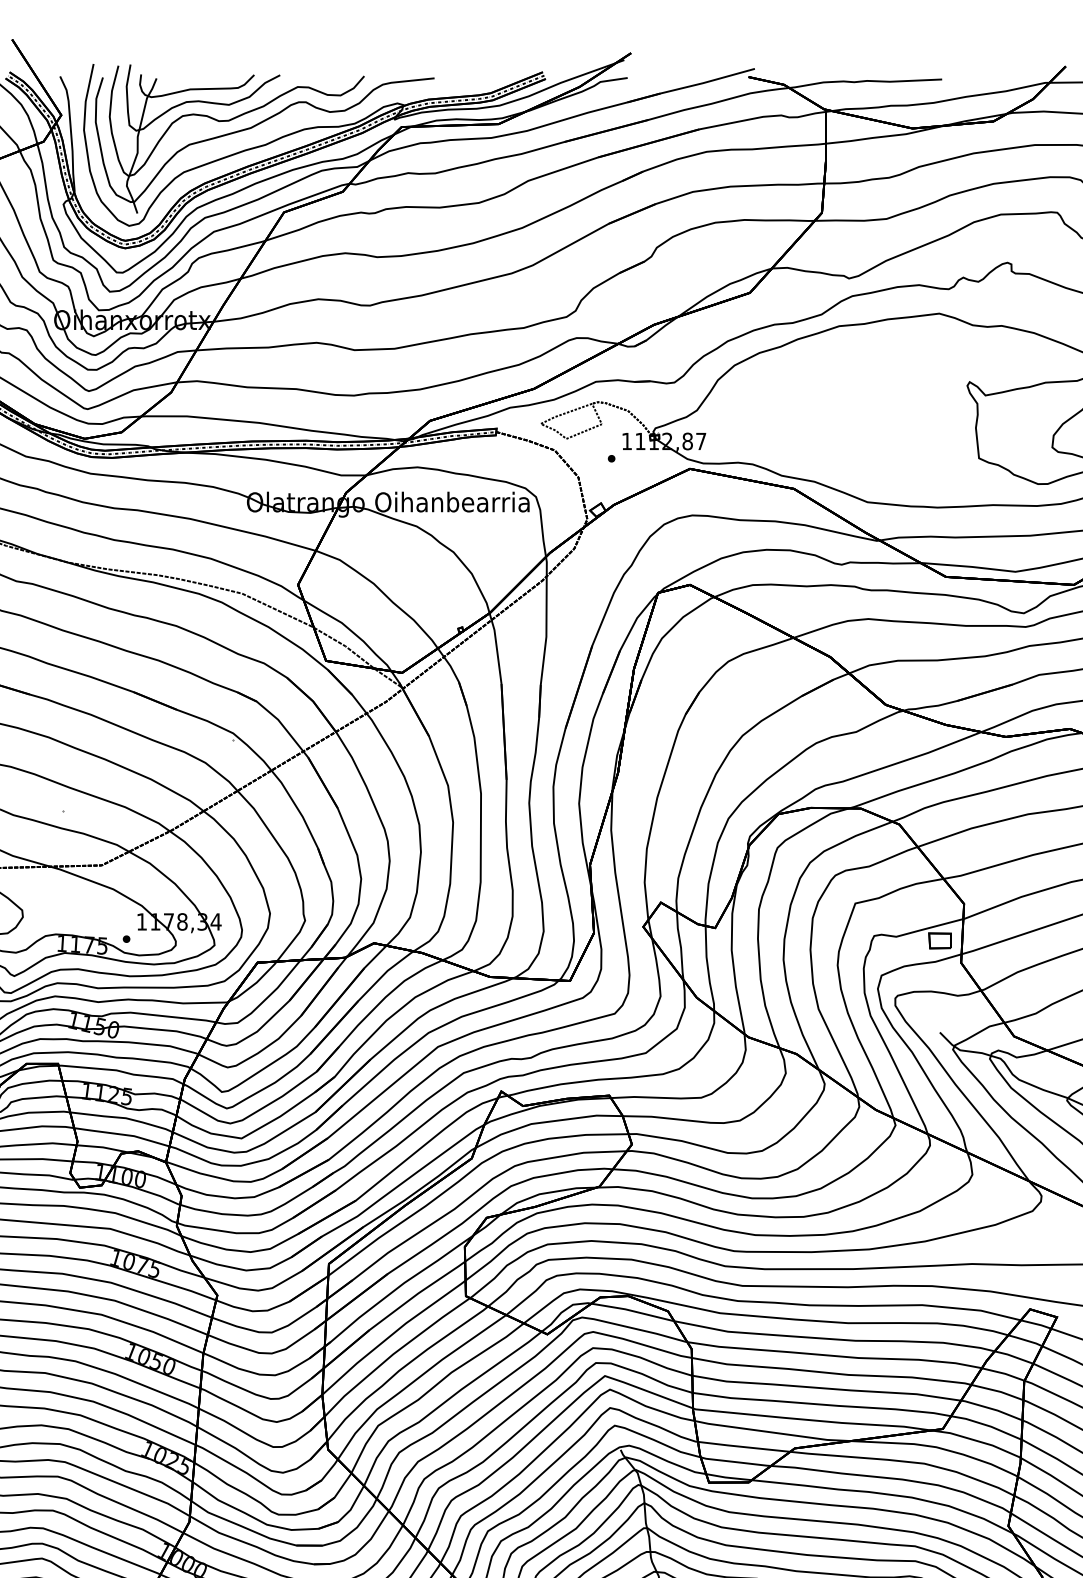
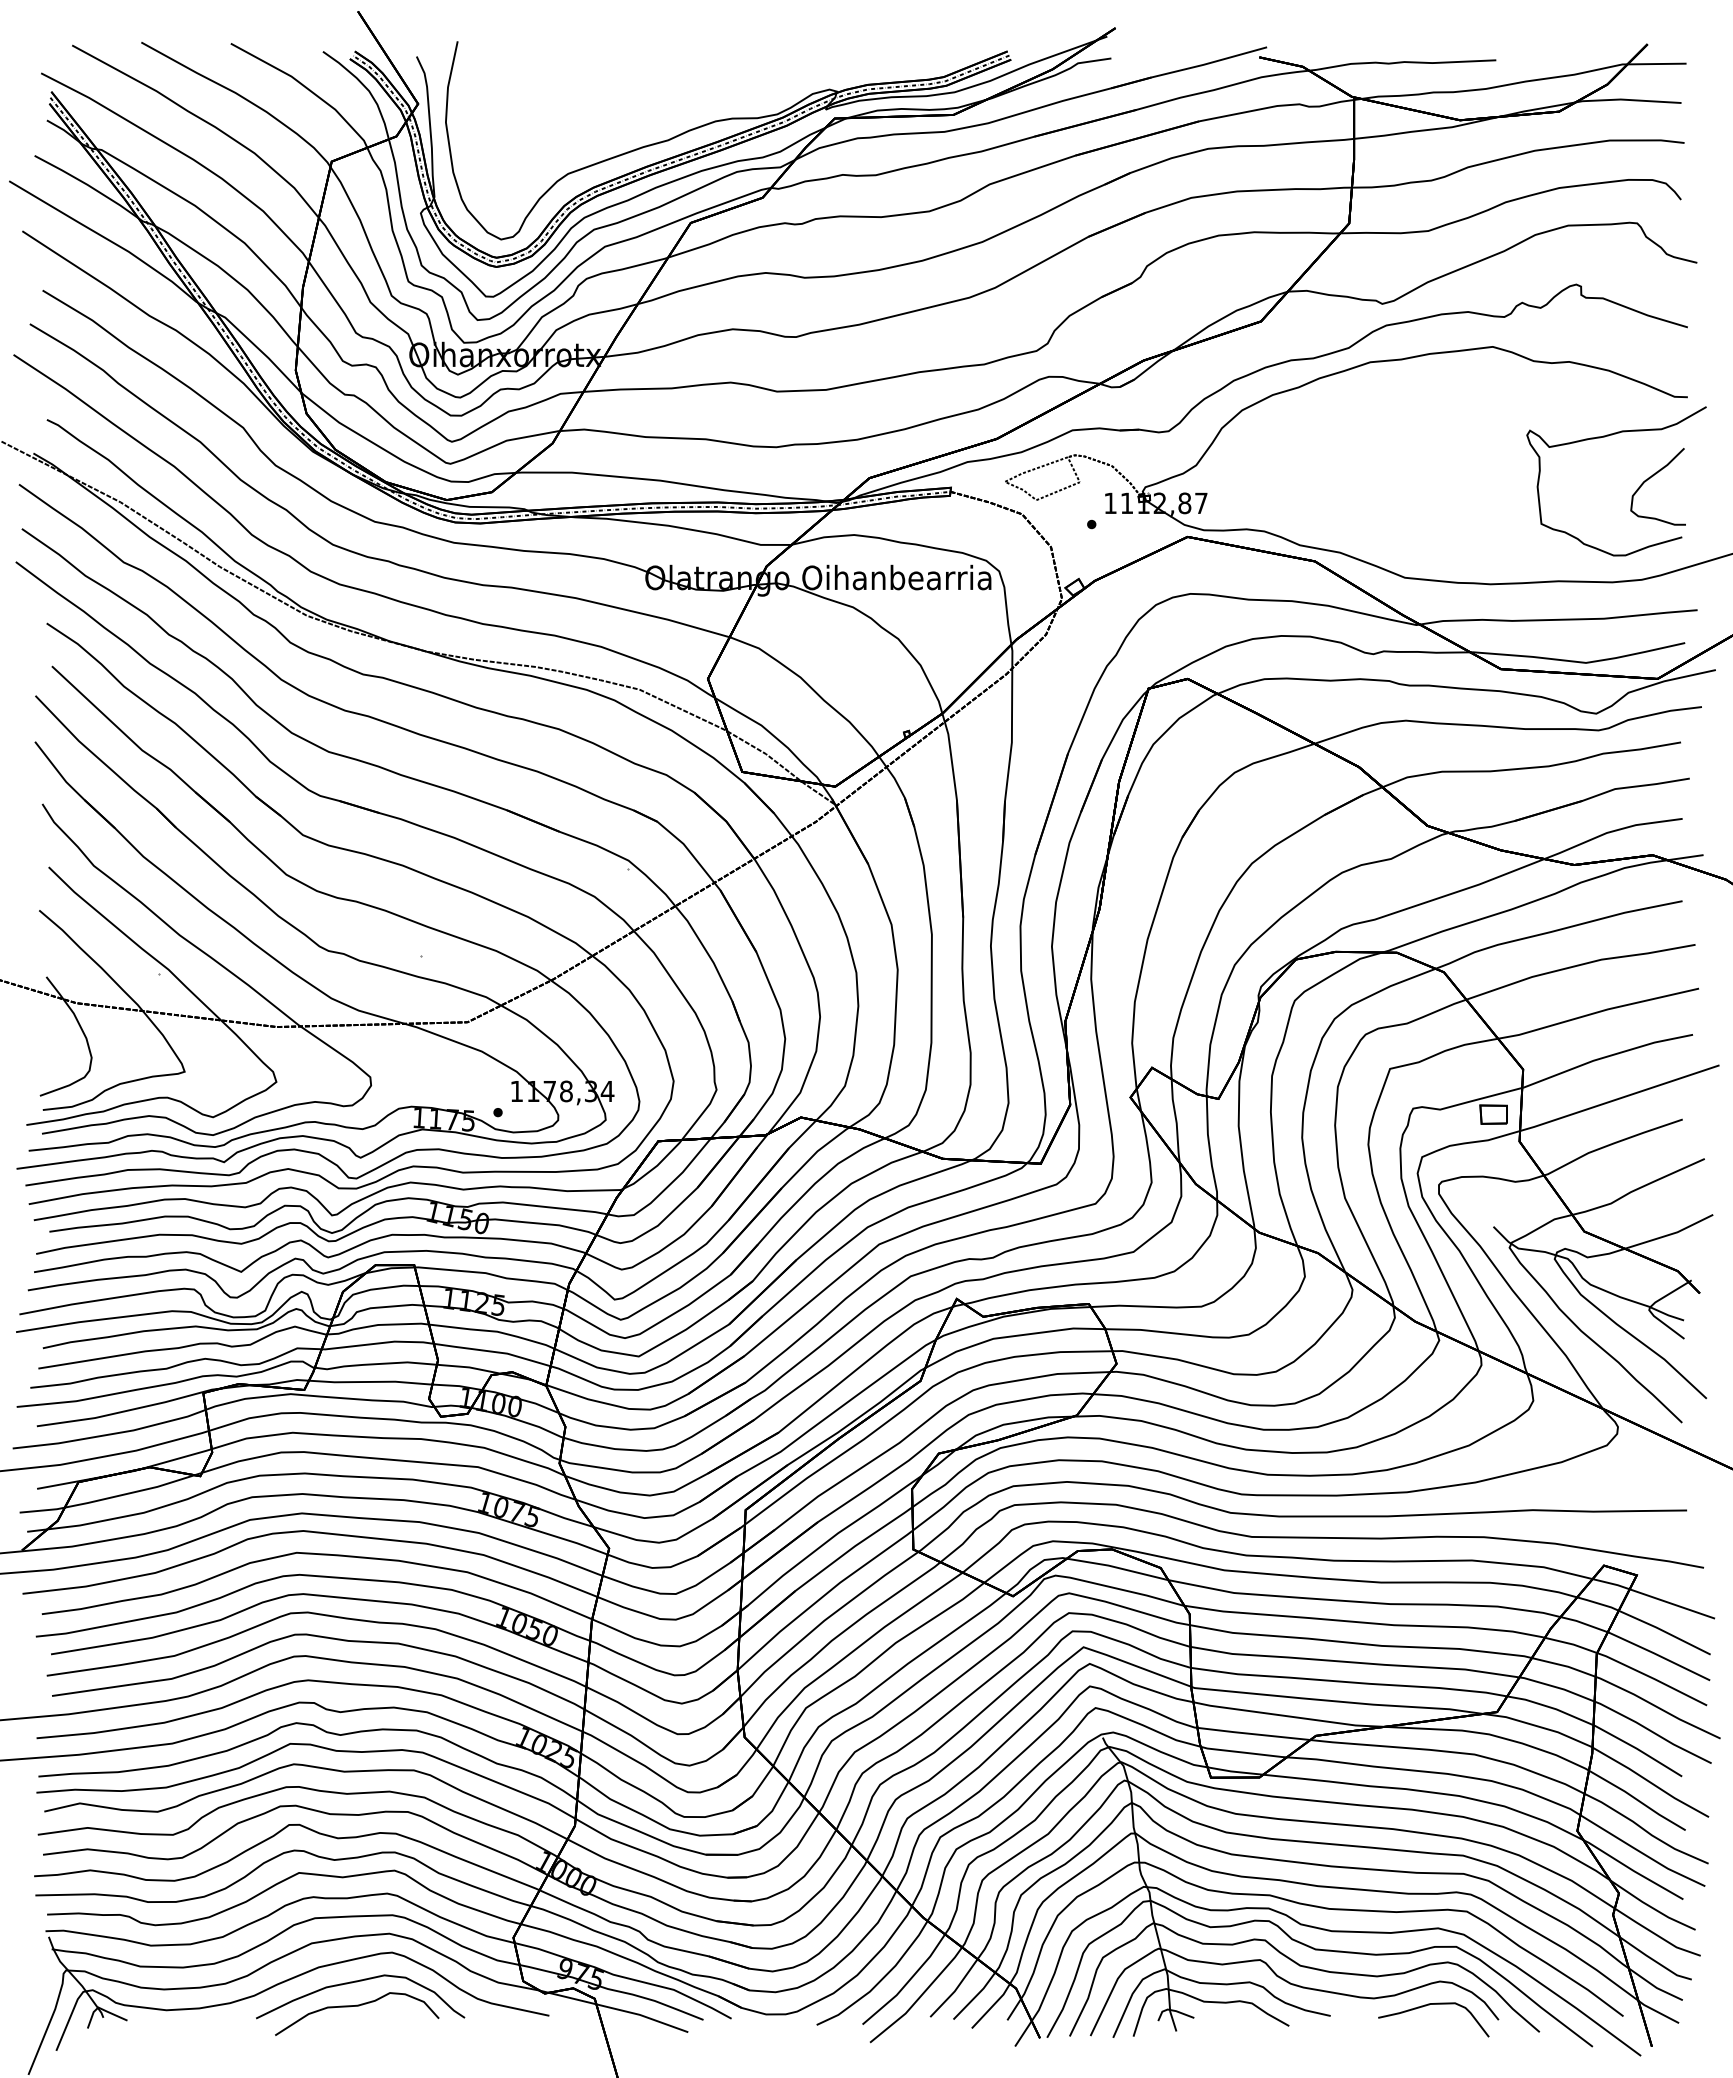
part: (257, 125) -> (658, 116), removed

